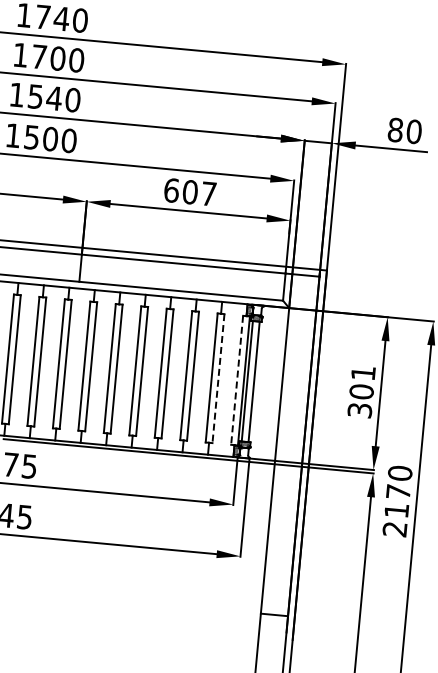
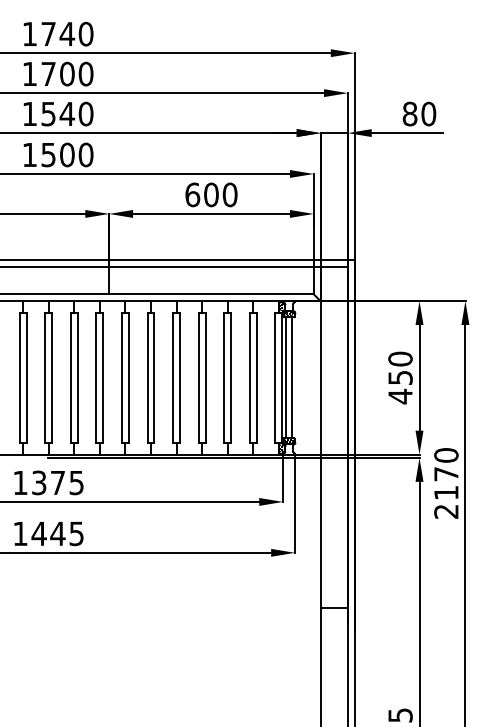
text: (208, 193) -> (229, 194), 607 -> 600
line: (218, 378) -> (256, 377), dashed -> solid
line: (237, 379) -> (275, 377), dashed -> solid
text: (361, 391) -> (400, 377), 301 -> 450

